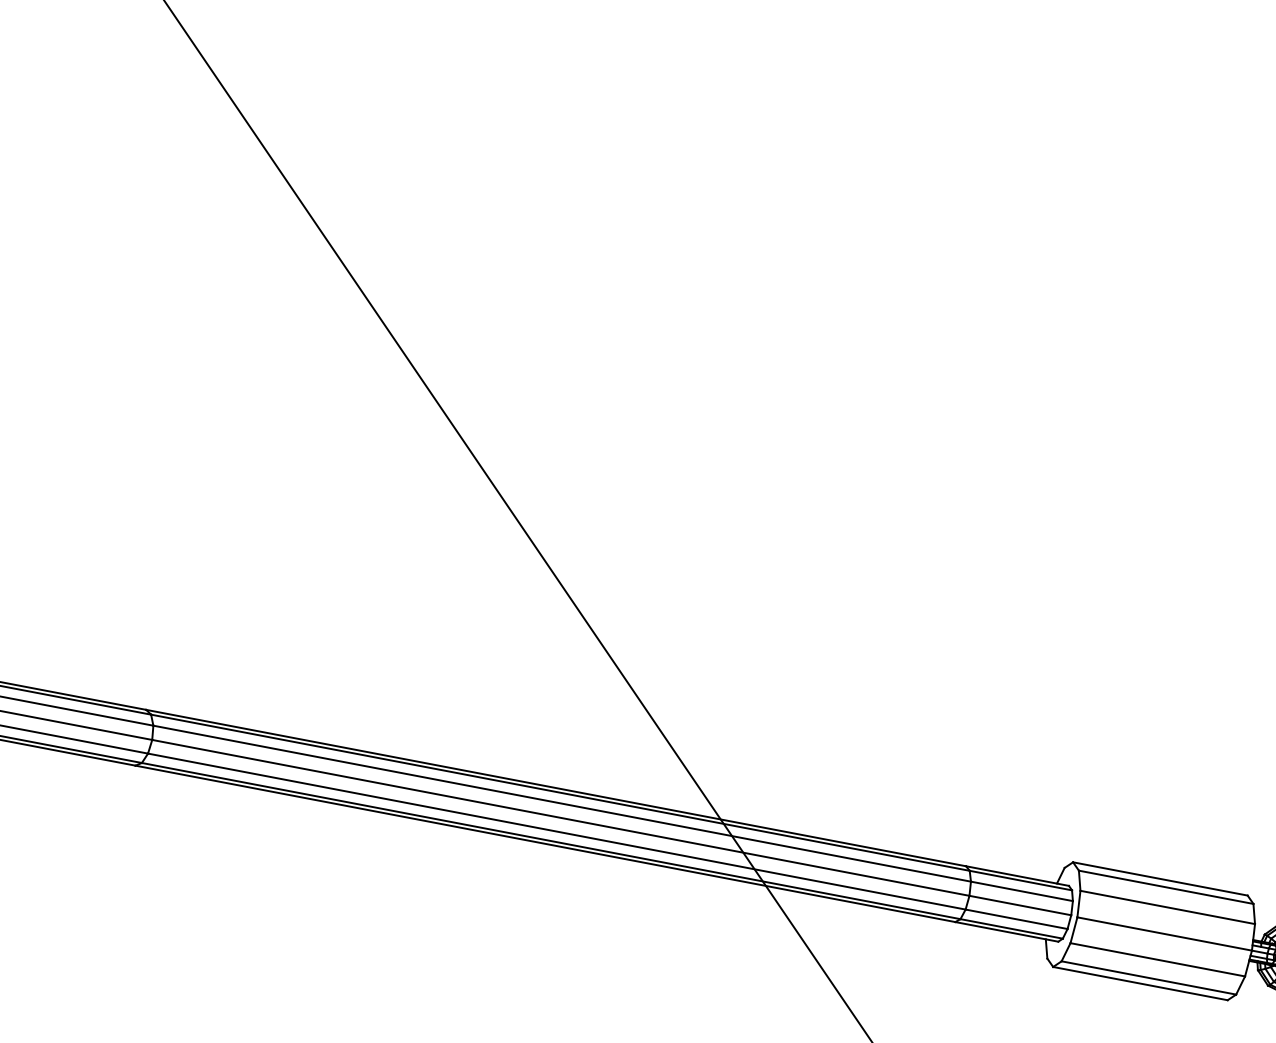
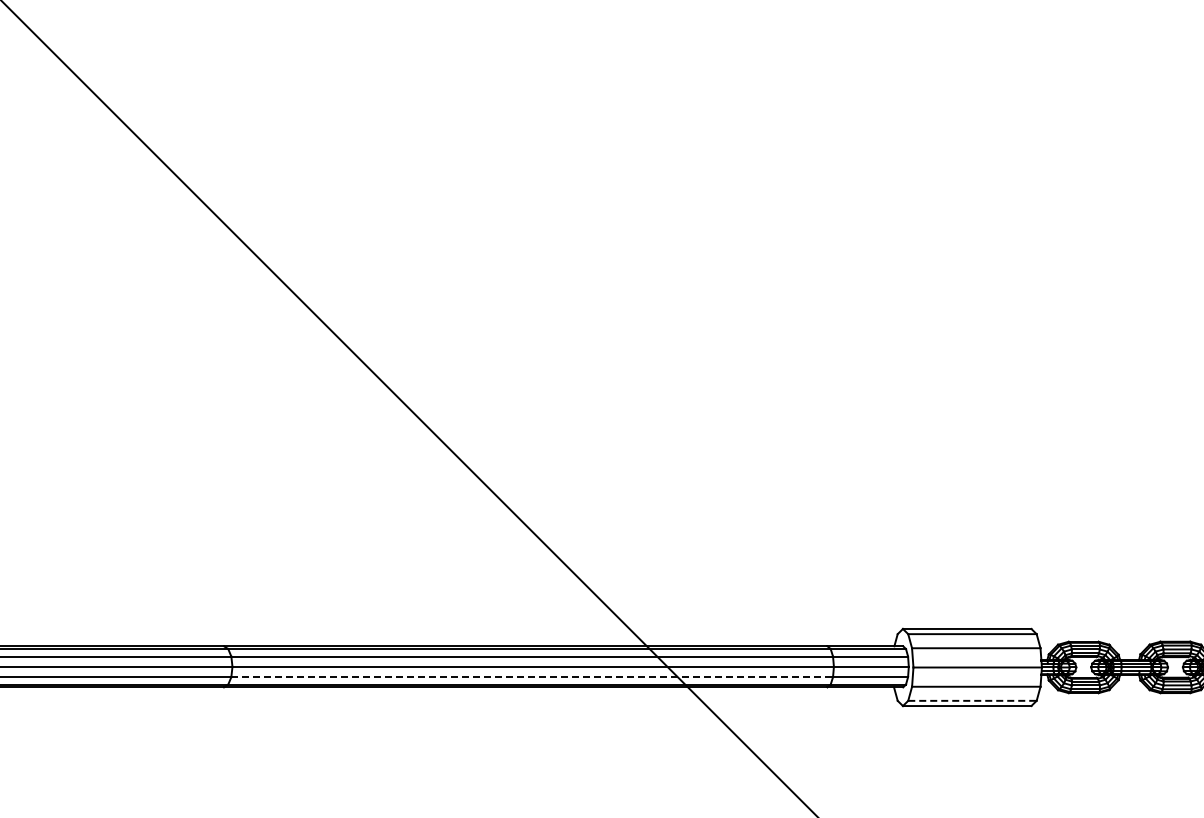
line: (557, 832) -> (532, 677), solid -> dashed
line: (1149, 977) -> (972, 700), solid -> dashed

